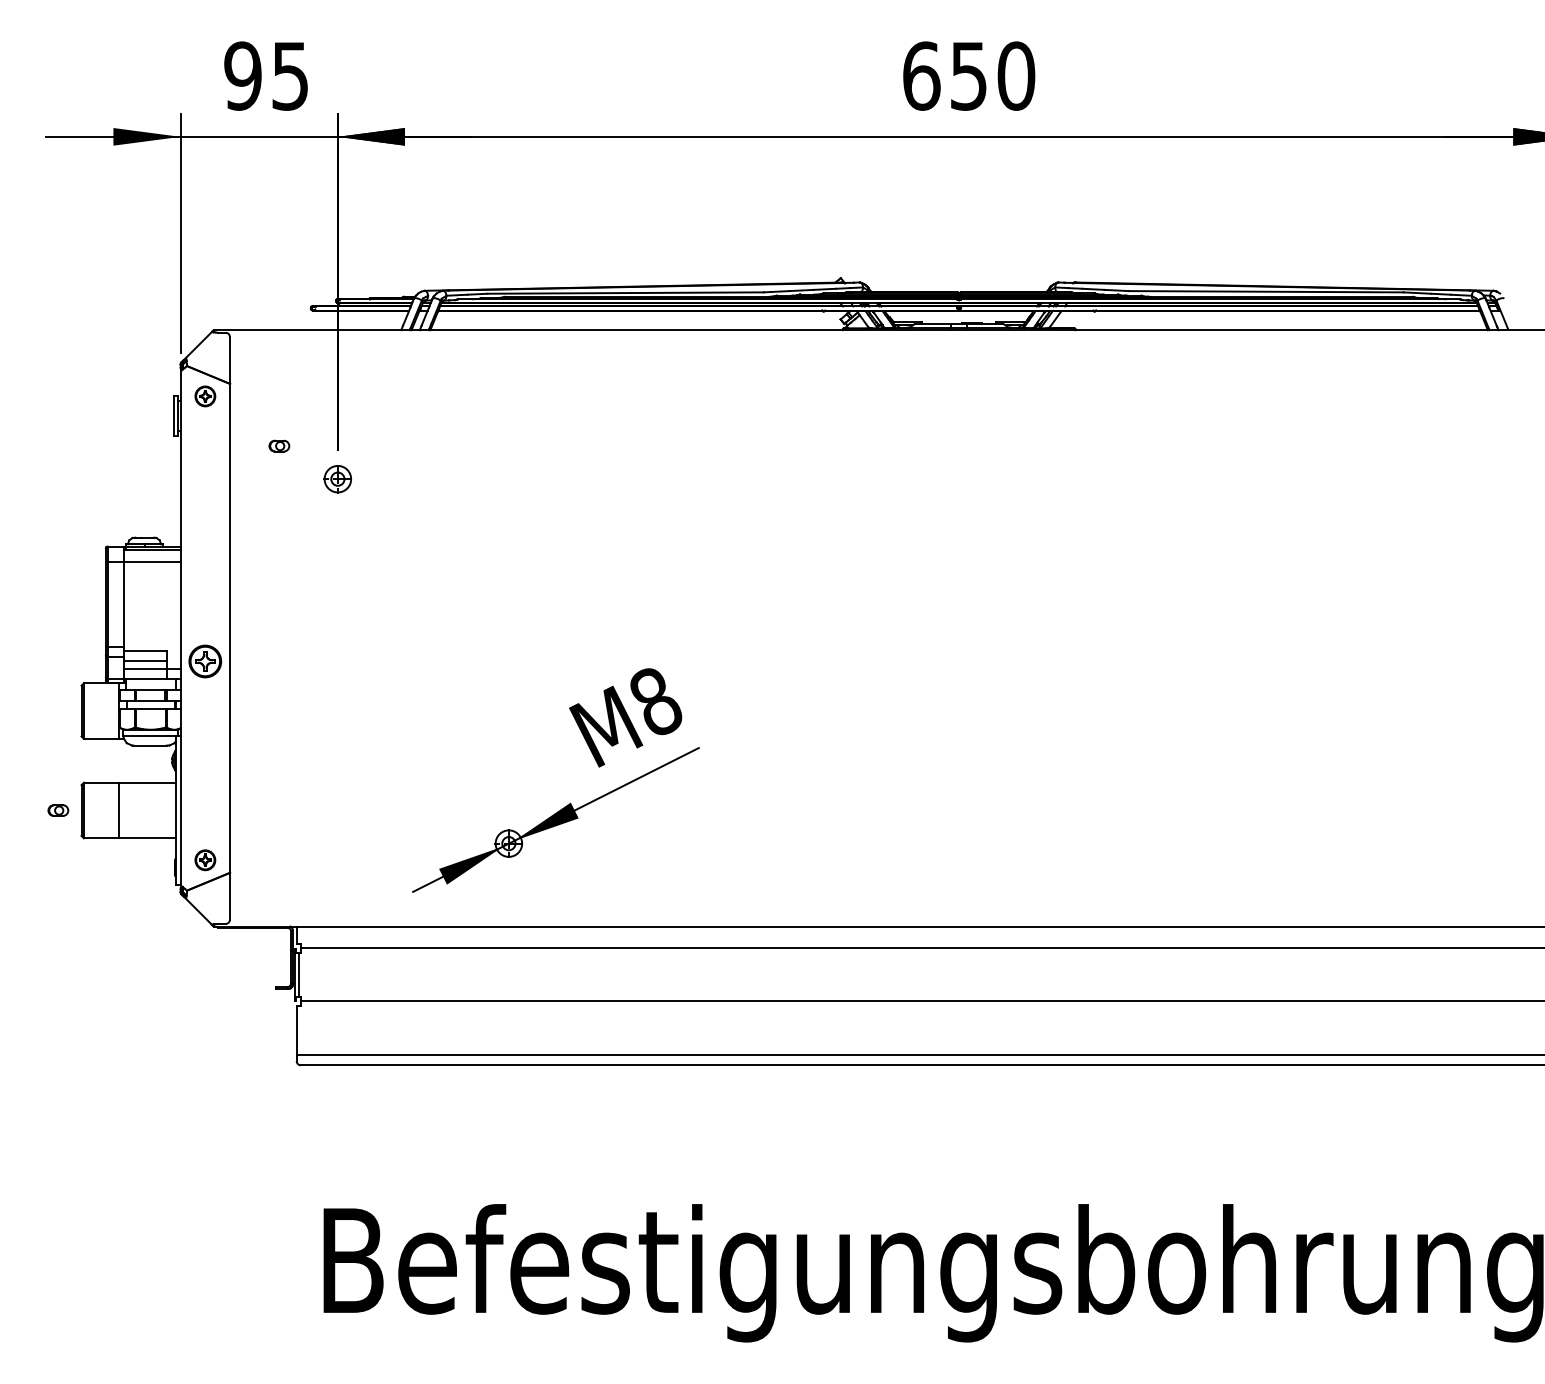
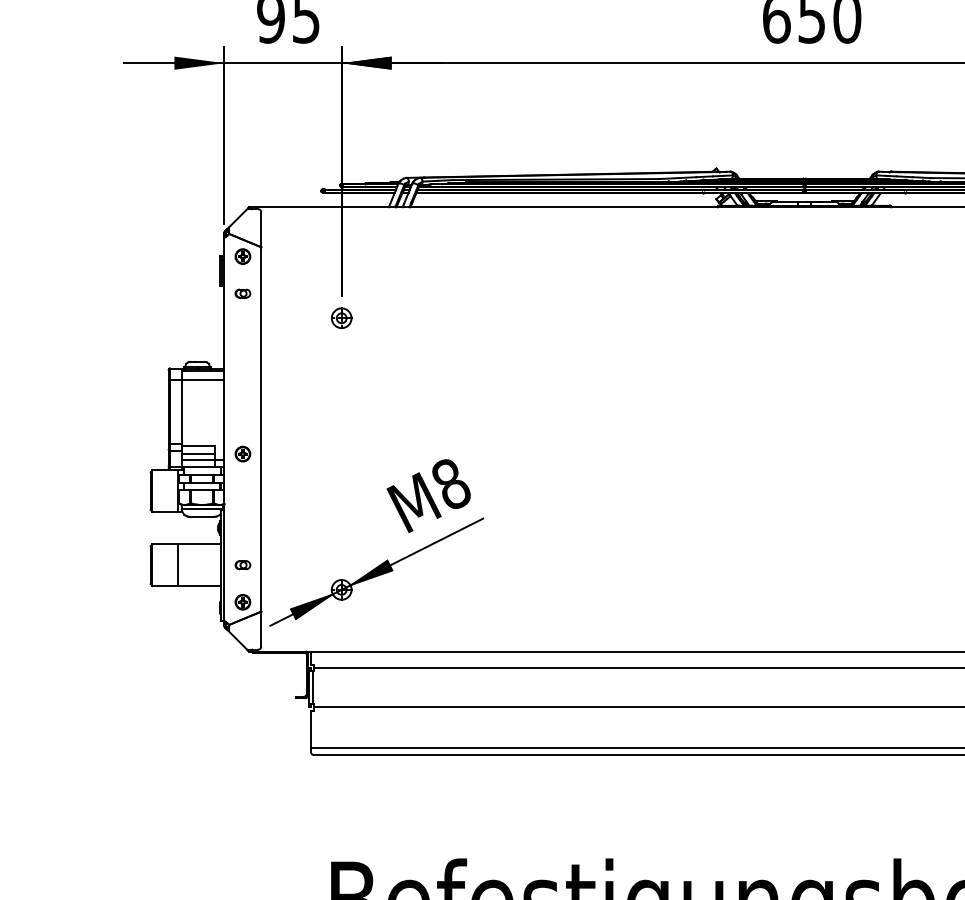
part: (279, 445) -> (243, 293), moved
part: (205, 661) -> (243, 454), size x0.62
part: (570, 802) -> (387, 559), moved
part: (58, 810) -> (243, 565), moved

